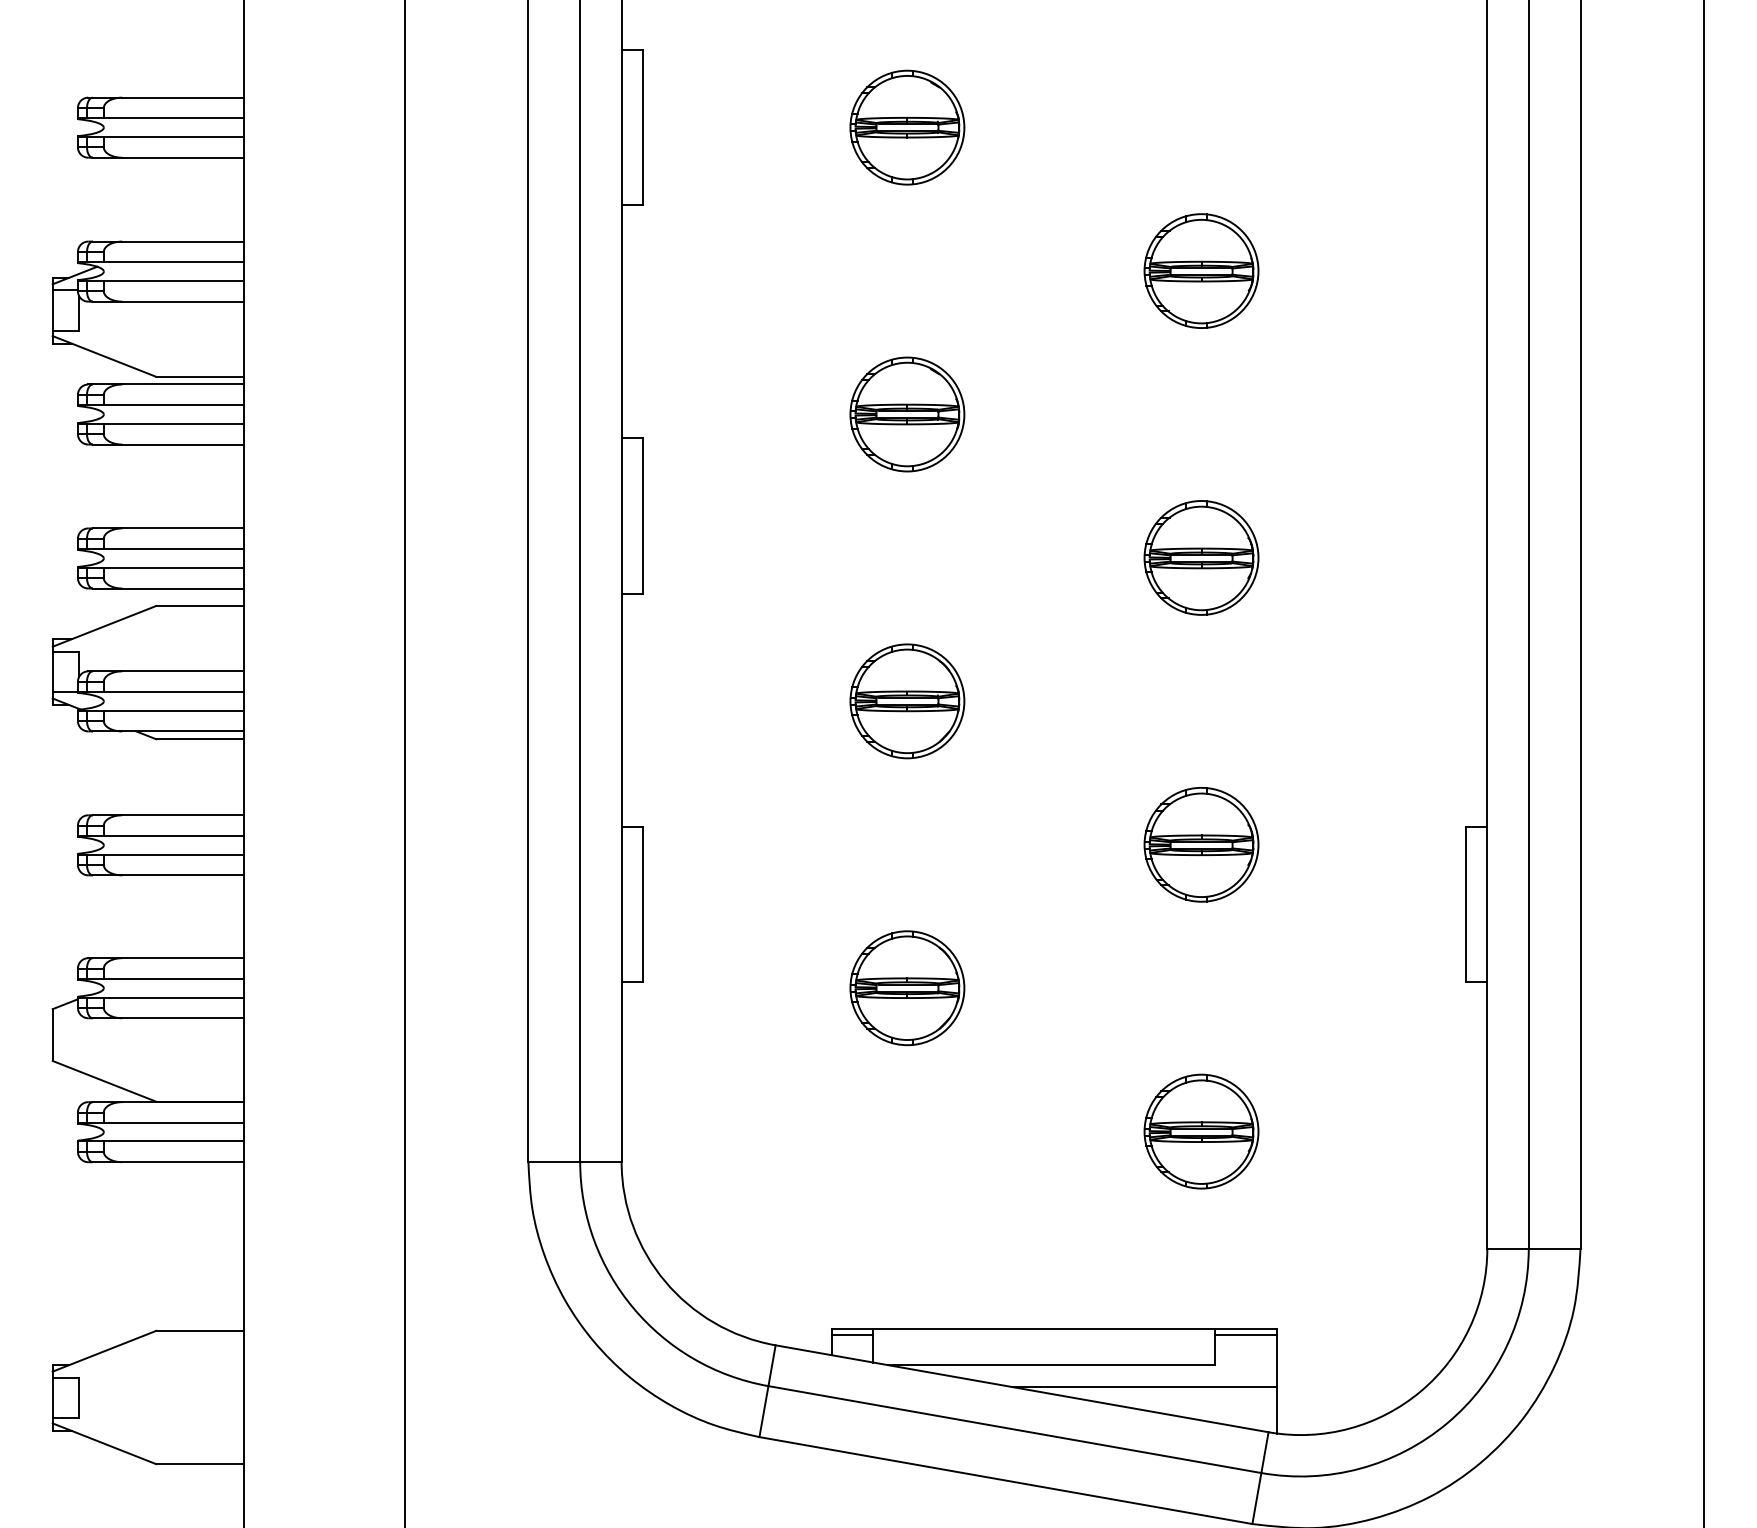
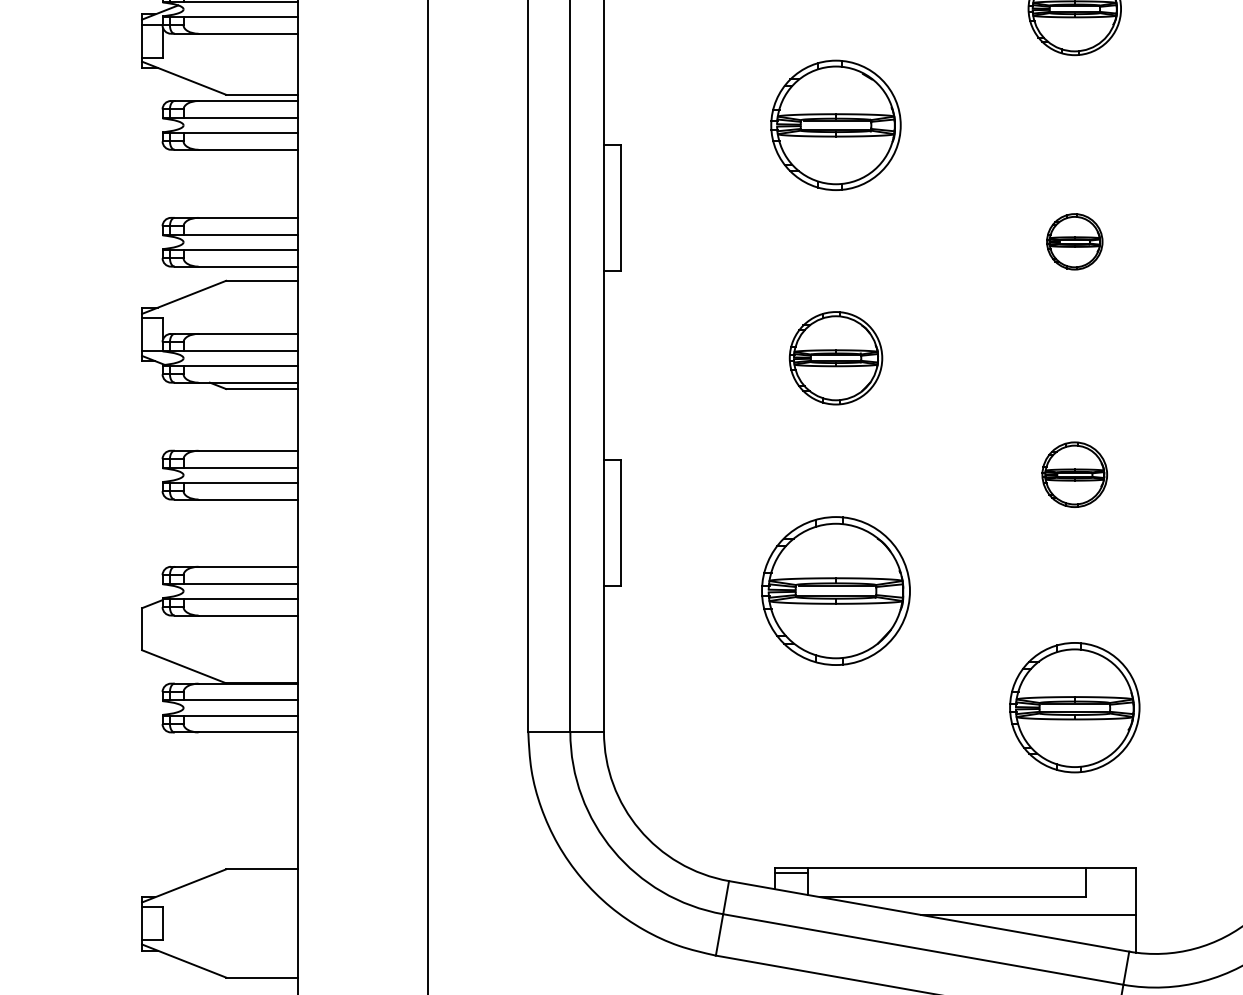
part: (907, 414) -> (836, 125), size x1.4
part: (1201, 557) -> (1074, 241), size x0.6
part: (1201, 844) -> (1074, 474), size x0.7
part: (907, 988) -> (836, 591), size x1.6
part: (1201, 1131) -> (1074, 707), size x1.4
line: (1245, 1335) -> (1110, 873), removed

